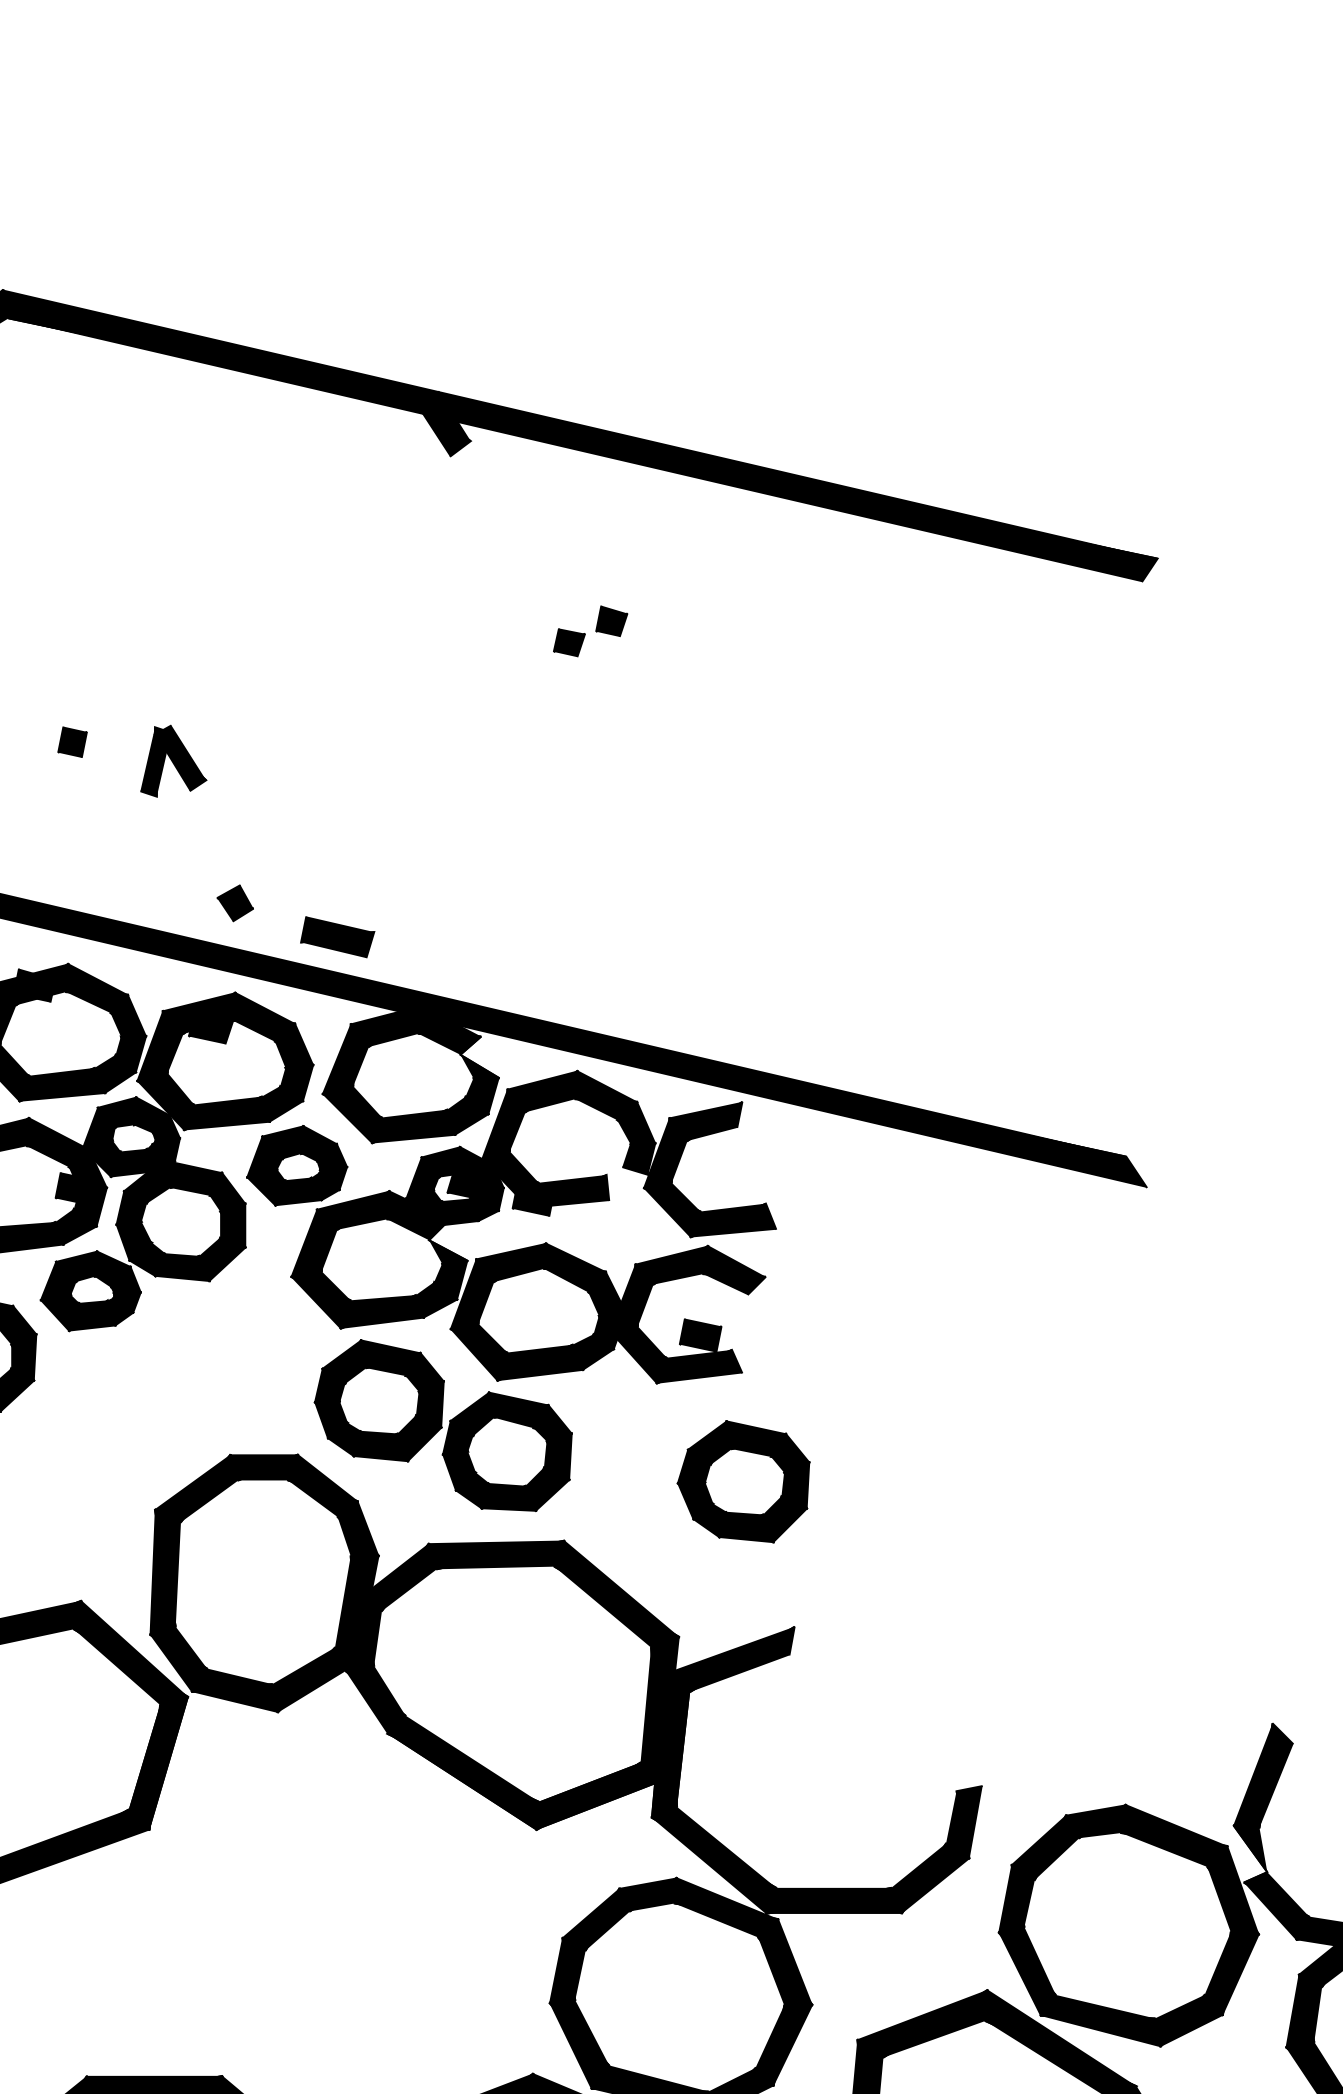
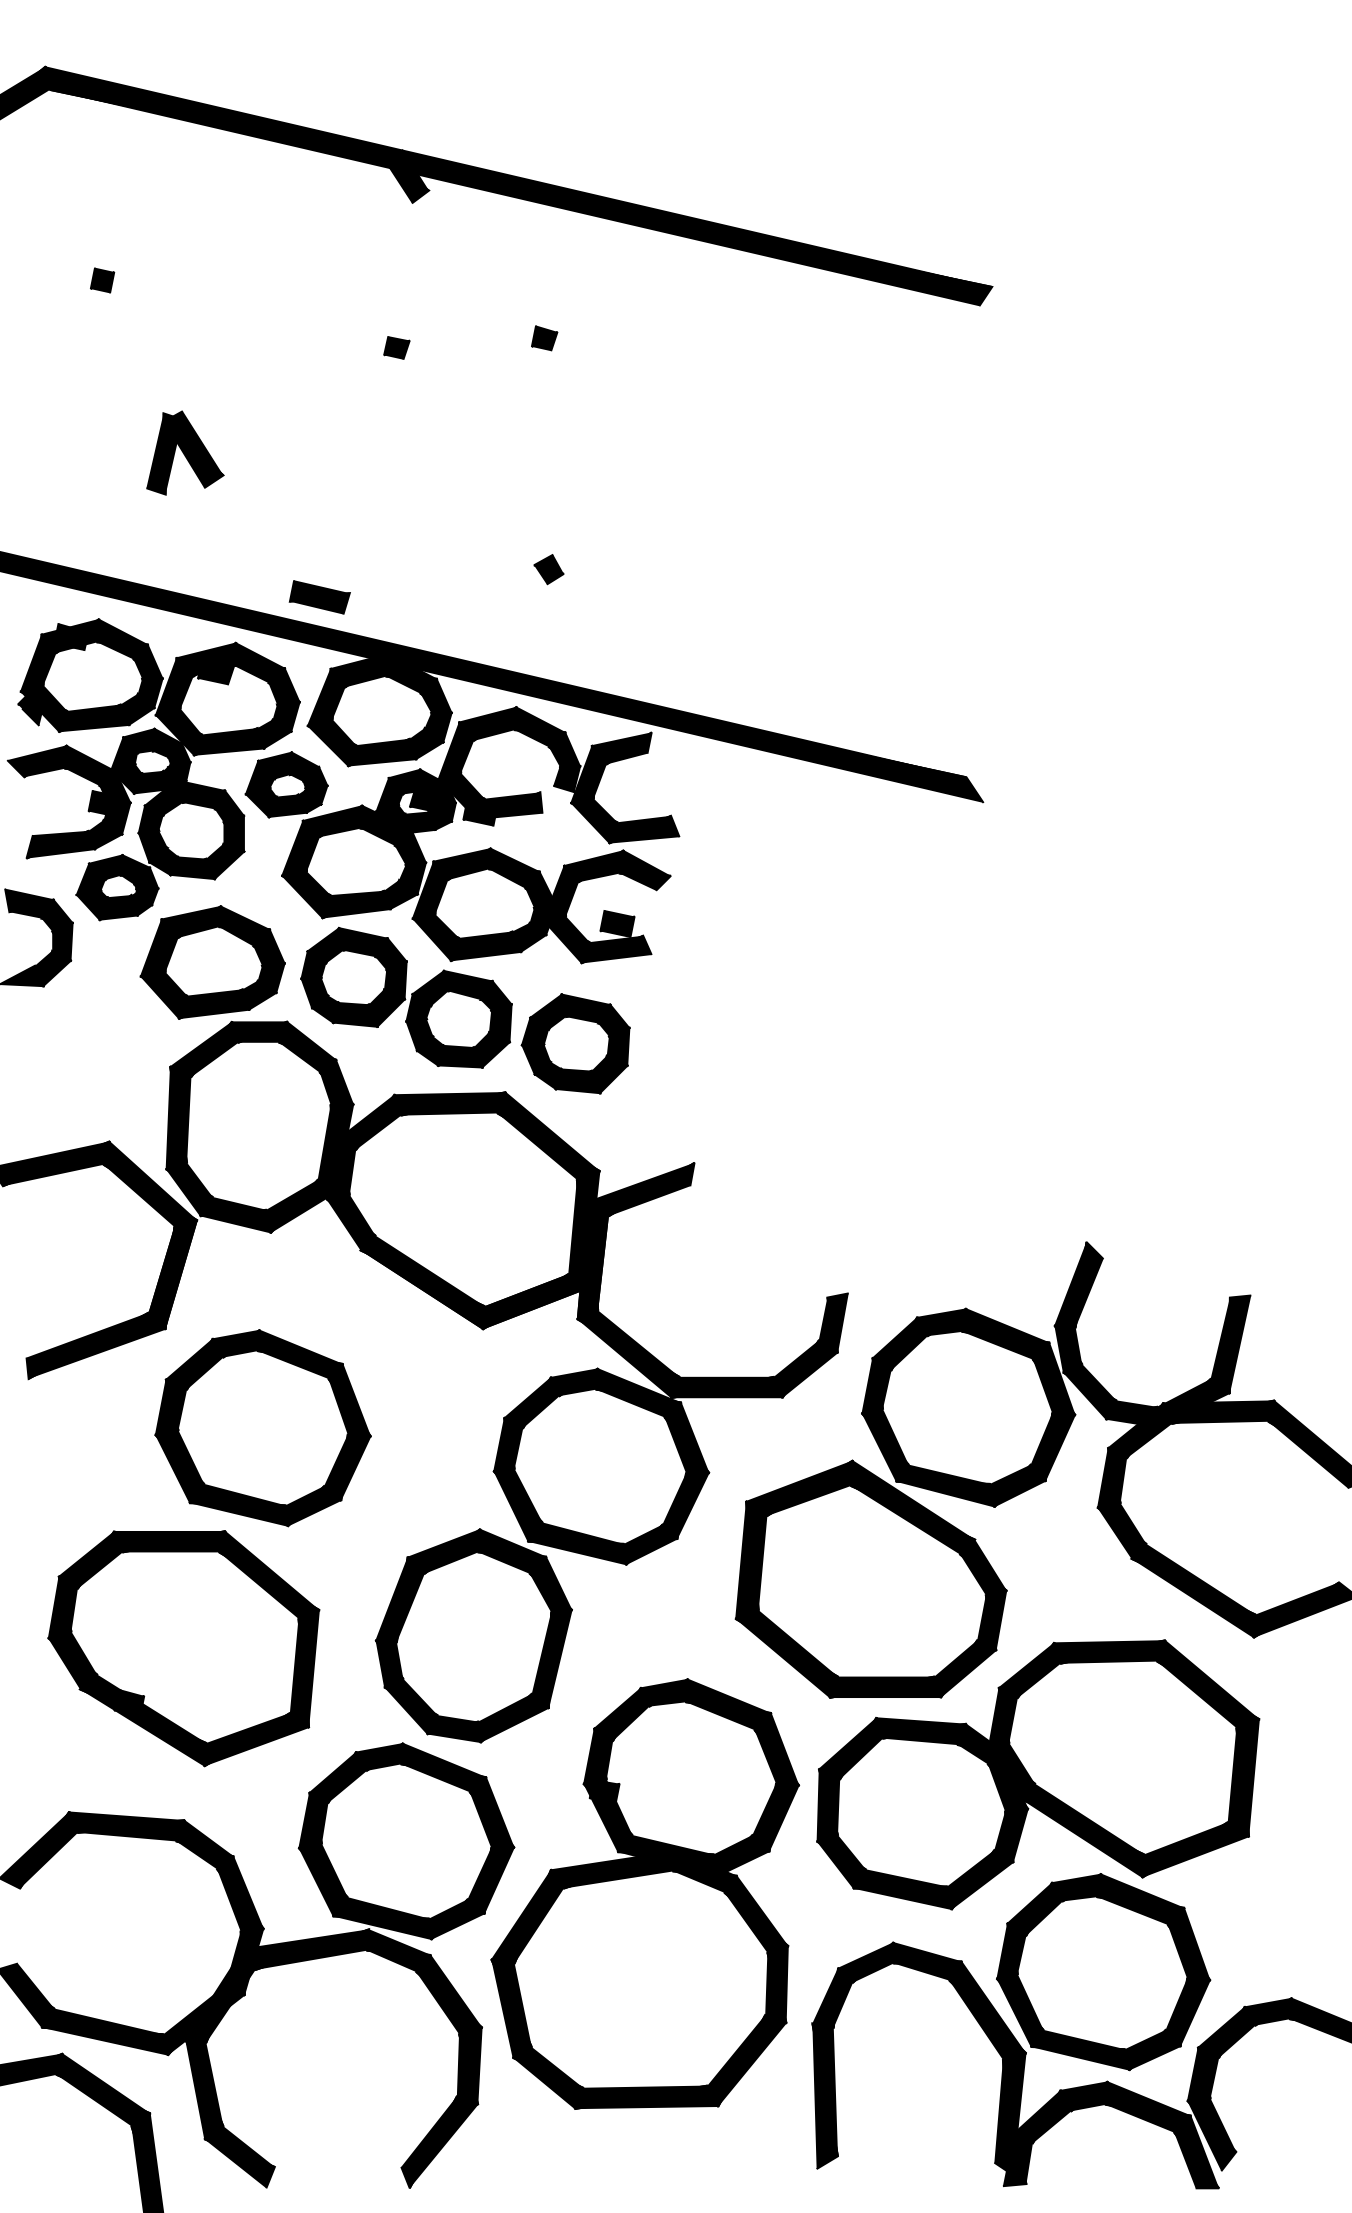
part: (568, 642) -> (396, 347), moved
part: (72, 742) -> (102, 280), moved
part: (173, 760) -> (185, 452), size x1.43
part: (234, 903) -> (548, 569), moved
fill: (479, 1056) -> (436, 695), added
fill: (448, 1239) -> (410, 845), added
part: (206, 1382) -> (212, 962), added
part: (743, 1481) -> (575, 1043), moved
fill: (1250, 1853) -> (1068, 1348), added
part: (267, 1950) -> (262, 1428), added

